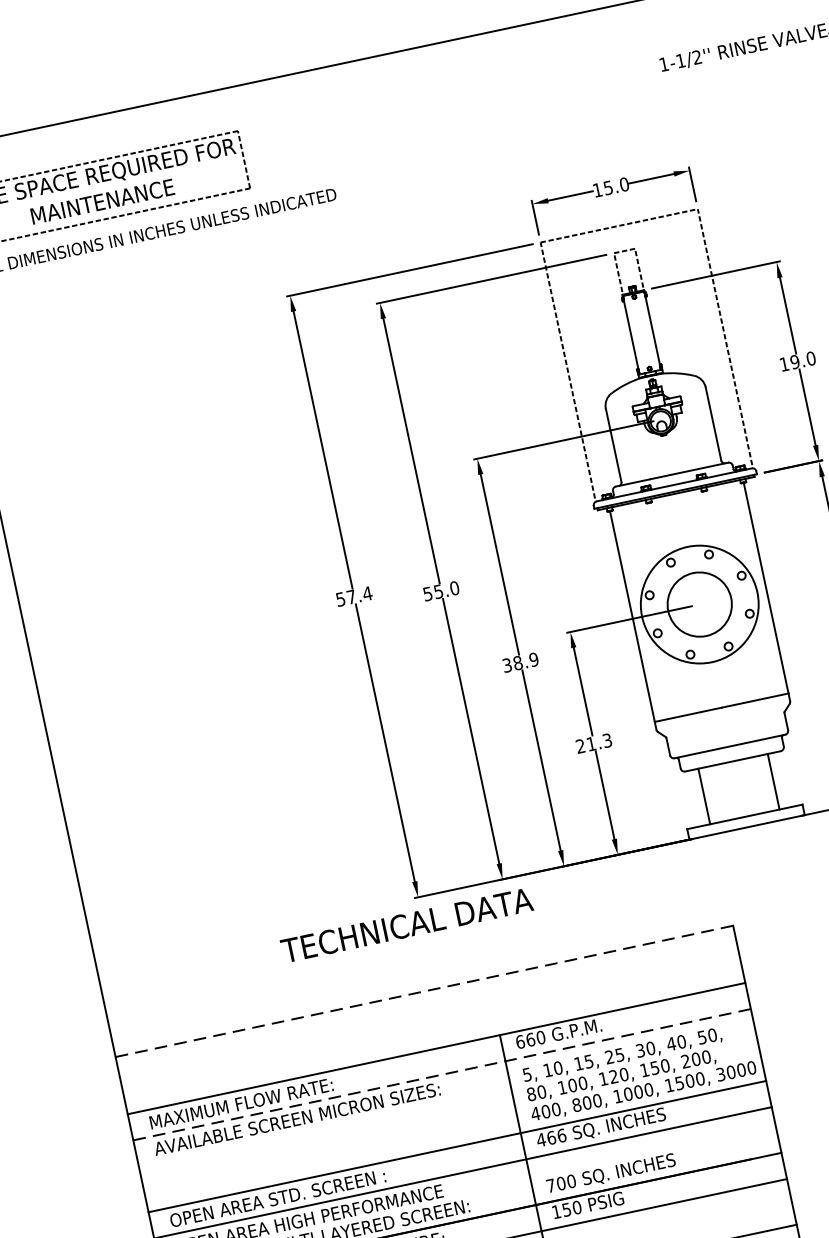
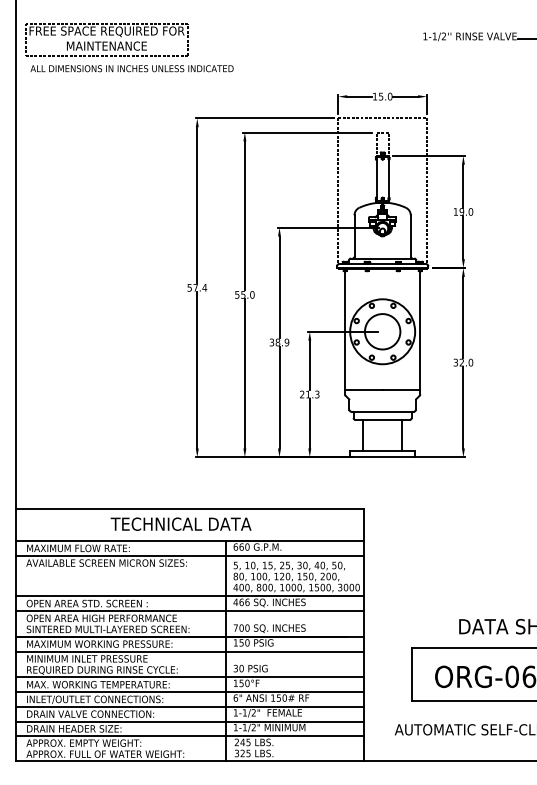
text: (405, 924) -> (180, 523), moved
line: (423, 991) -> (189, 508), dashed -> solid
line: (441, 1074) -> (189, 555), dashed -> solid

